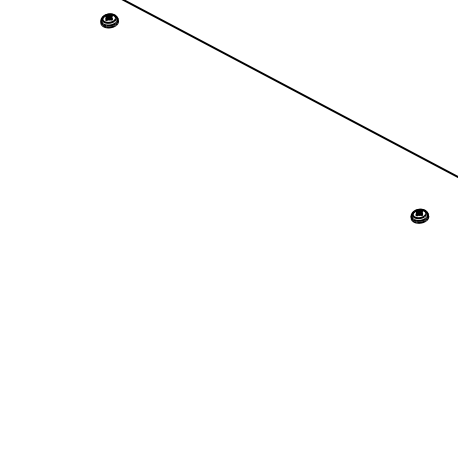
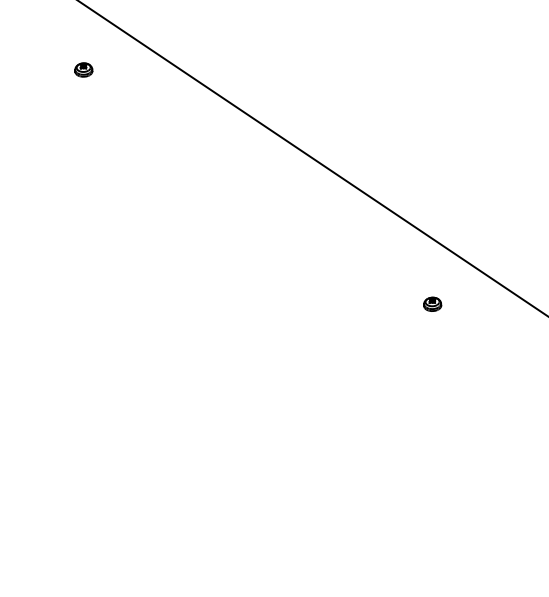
part: (109, 20) -> (83, 69), moved

